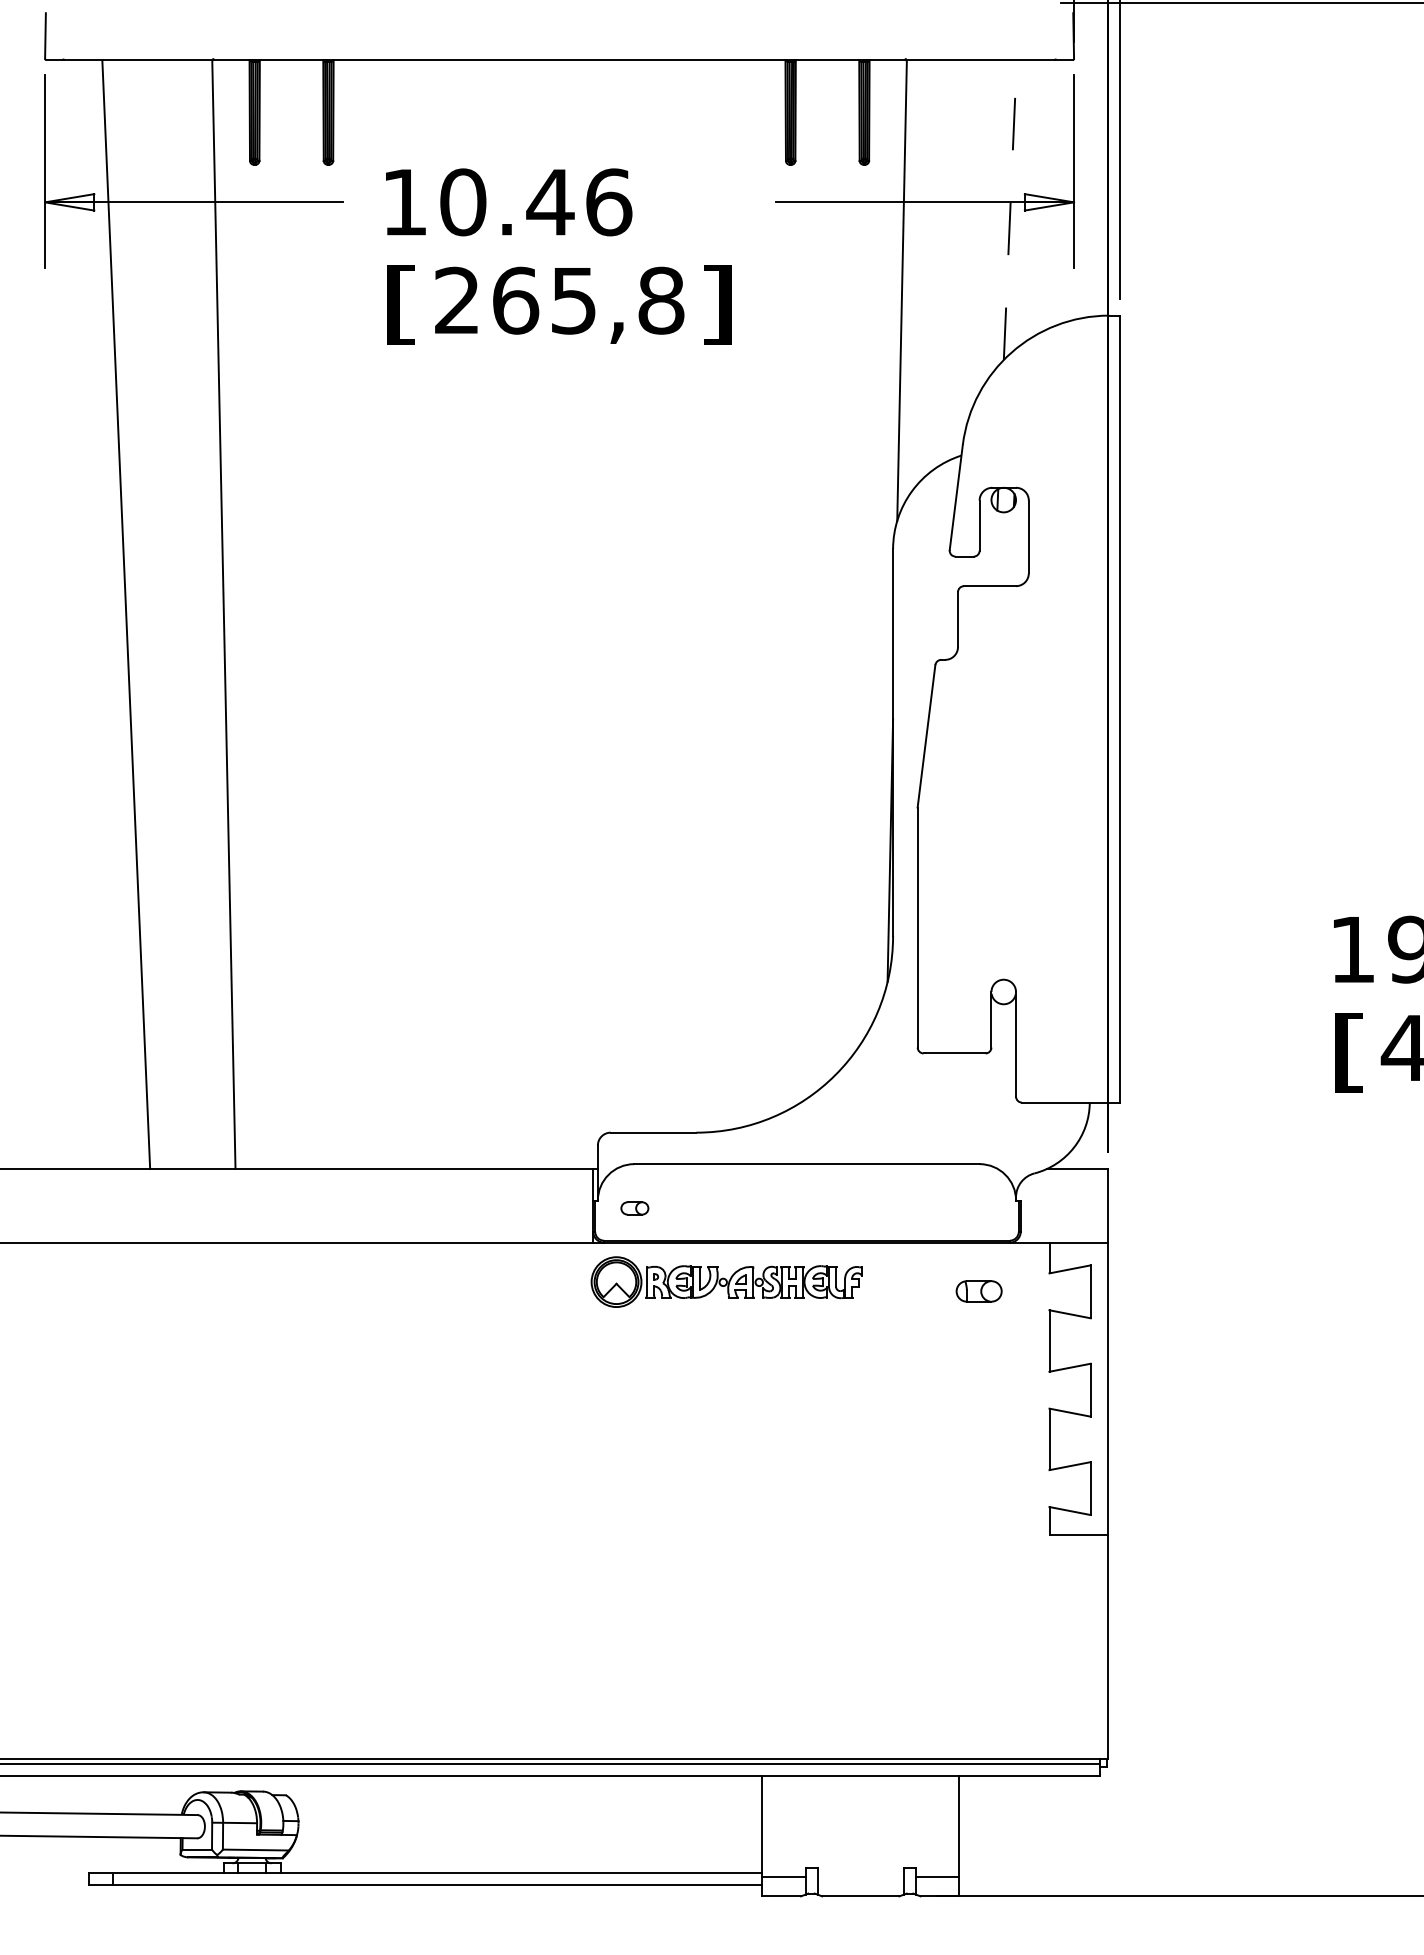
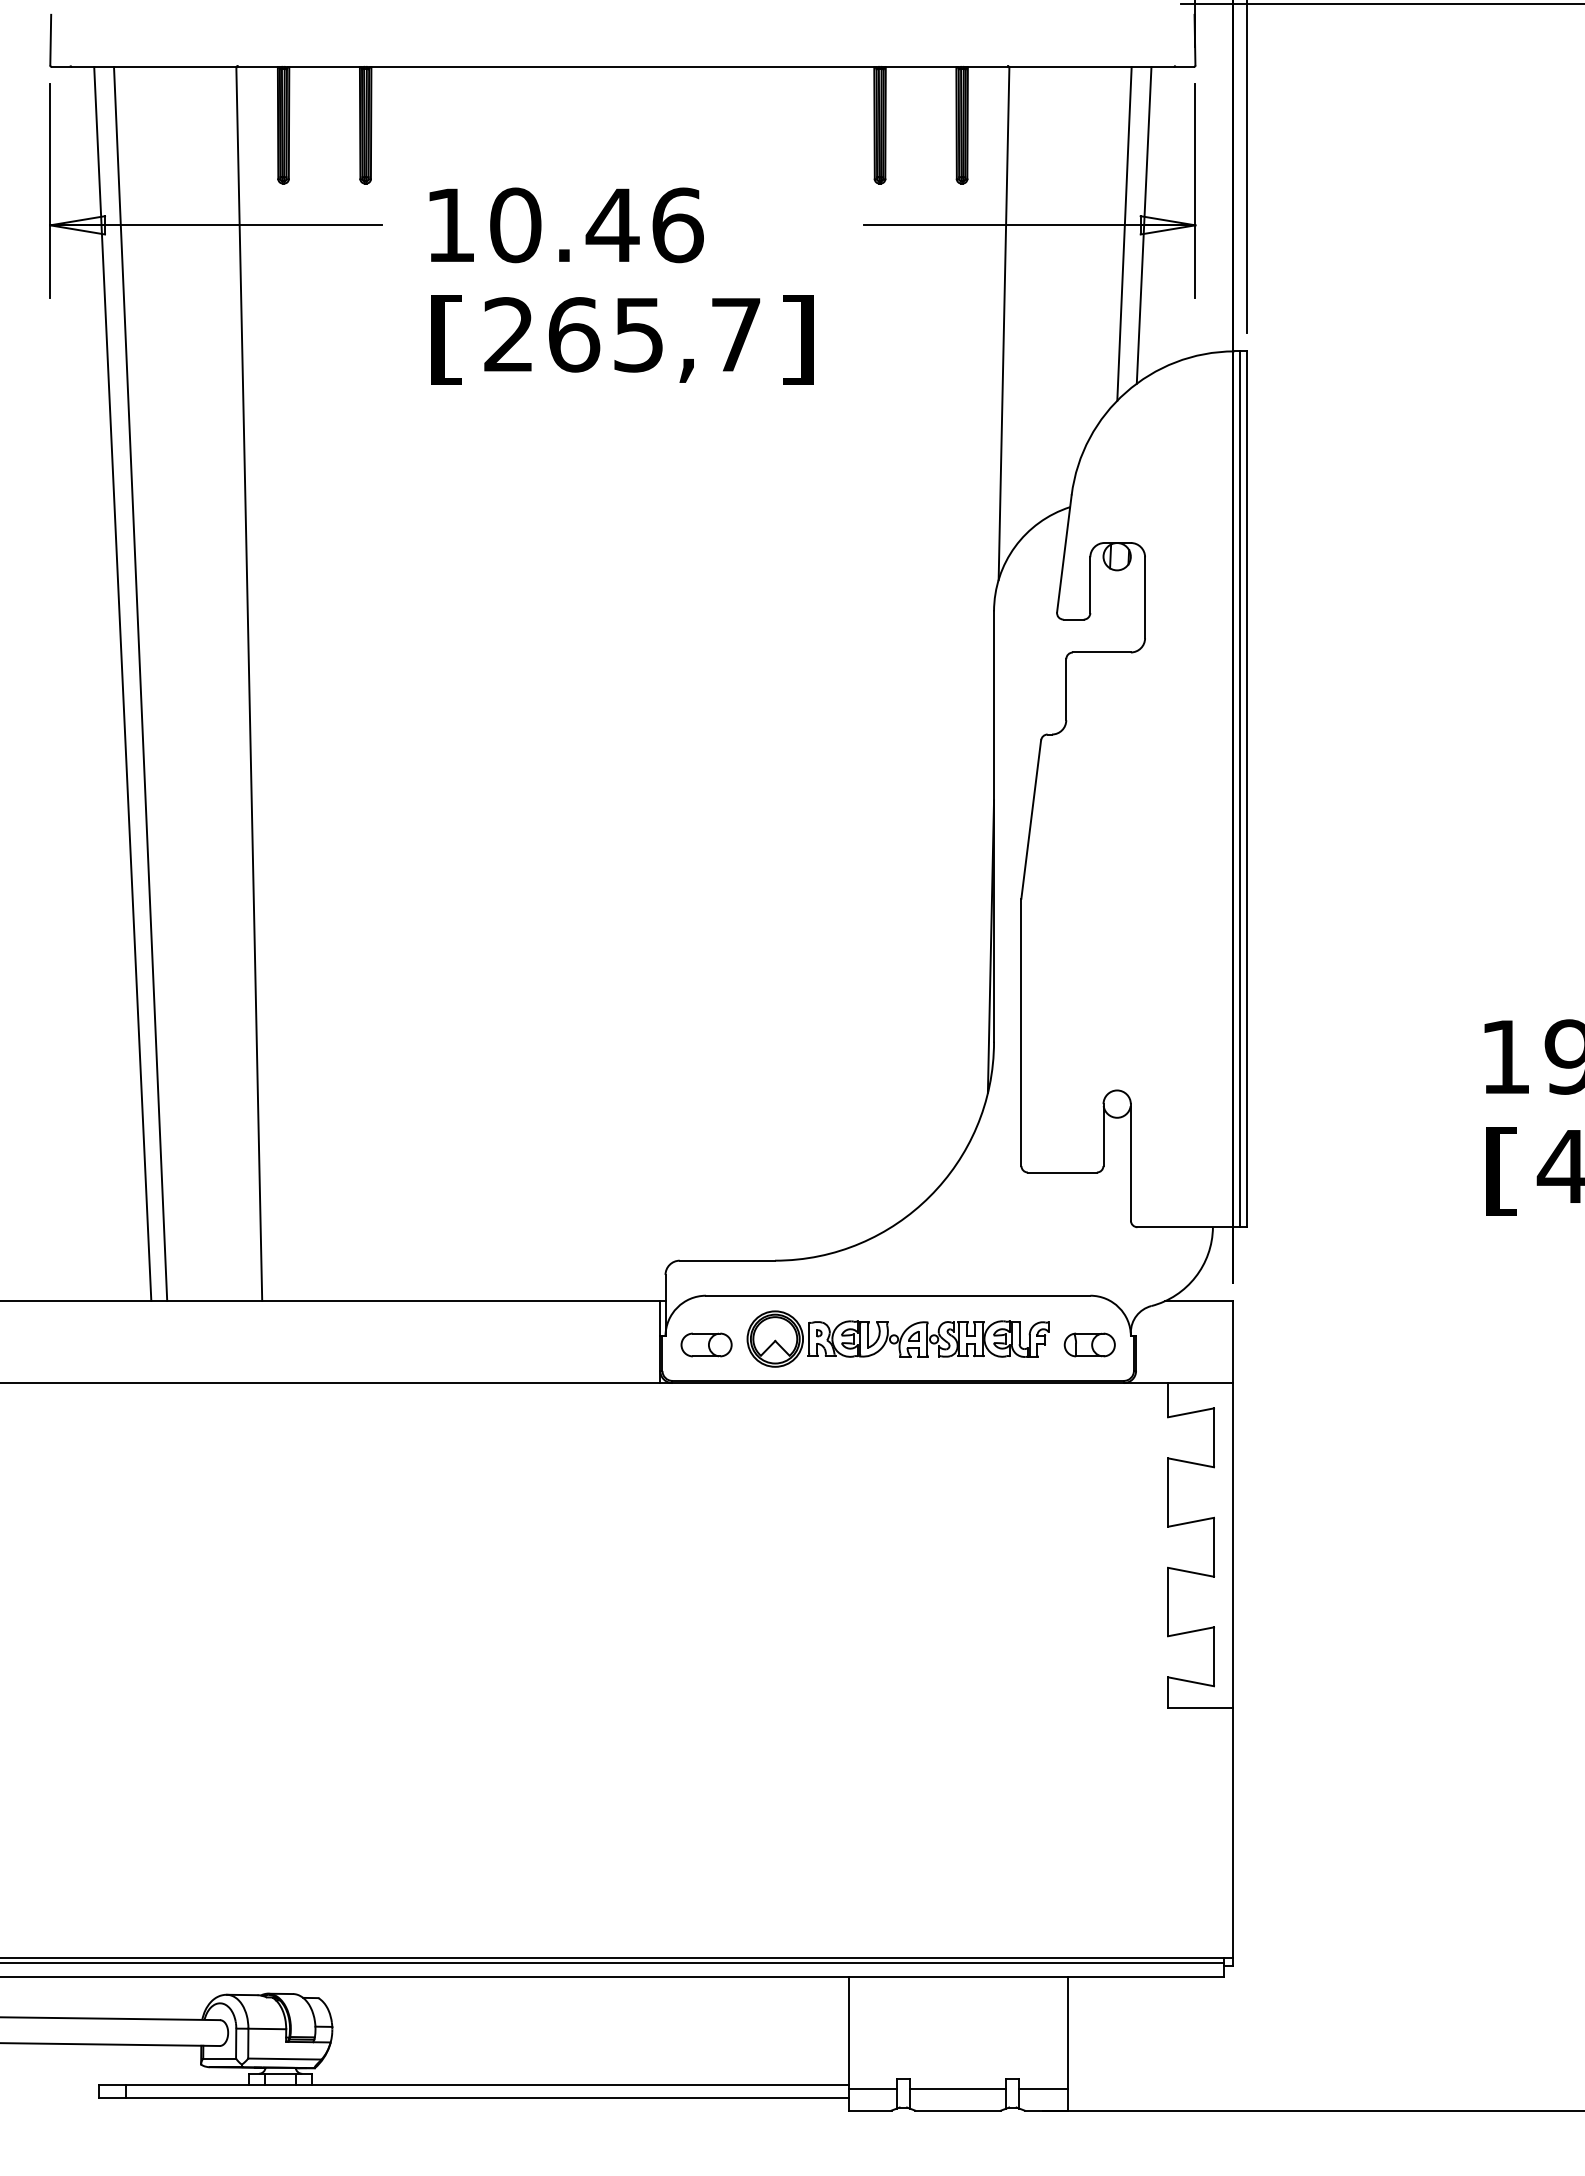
line: (1027, 202) -> (1143, 225), added
line: (1010, 209) -> (1124, 233), dashed -> solid
text: (661, 300) -> (736, 334), 265,8 -> 265,7
line: (109, 614) -> (121, 684), added
line: (1114, 708) -> (1240, 788), added
part: (634, 1208) -> (706, 1345), size x1.67
part: (726, 1281) -> (897, 1338), moved
part: (978, 1291) -> (1089, 1345), moved
line: (860, 1876) -> (957, 2088), added

